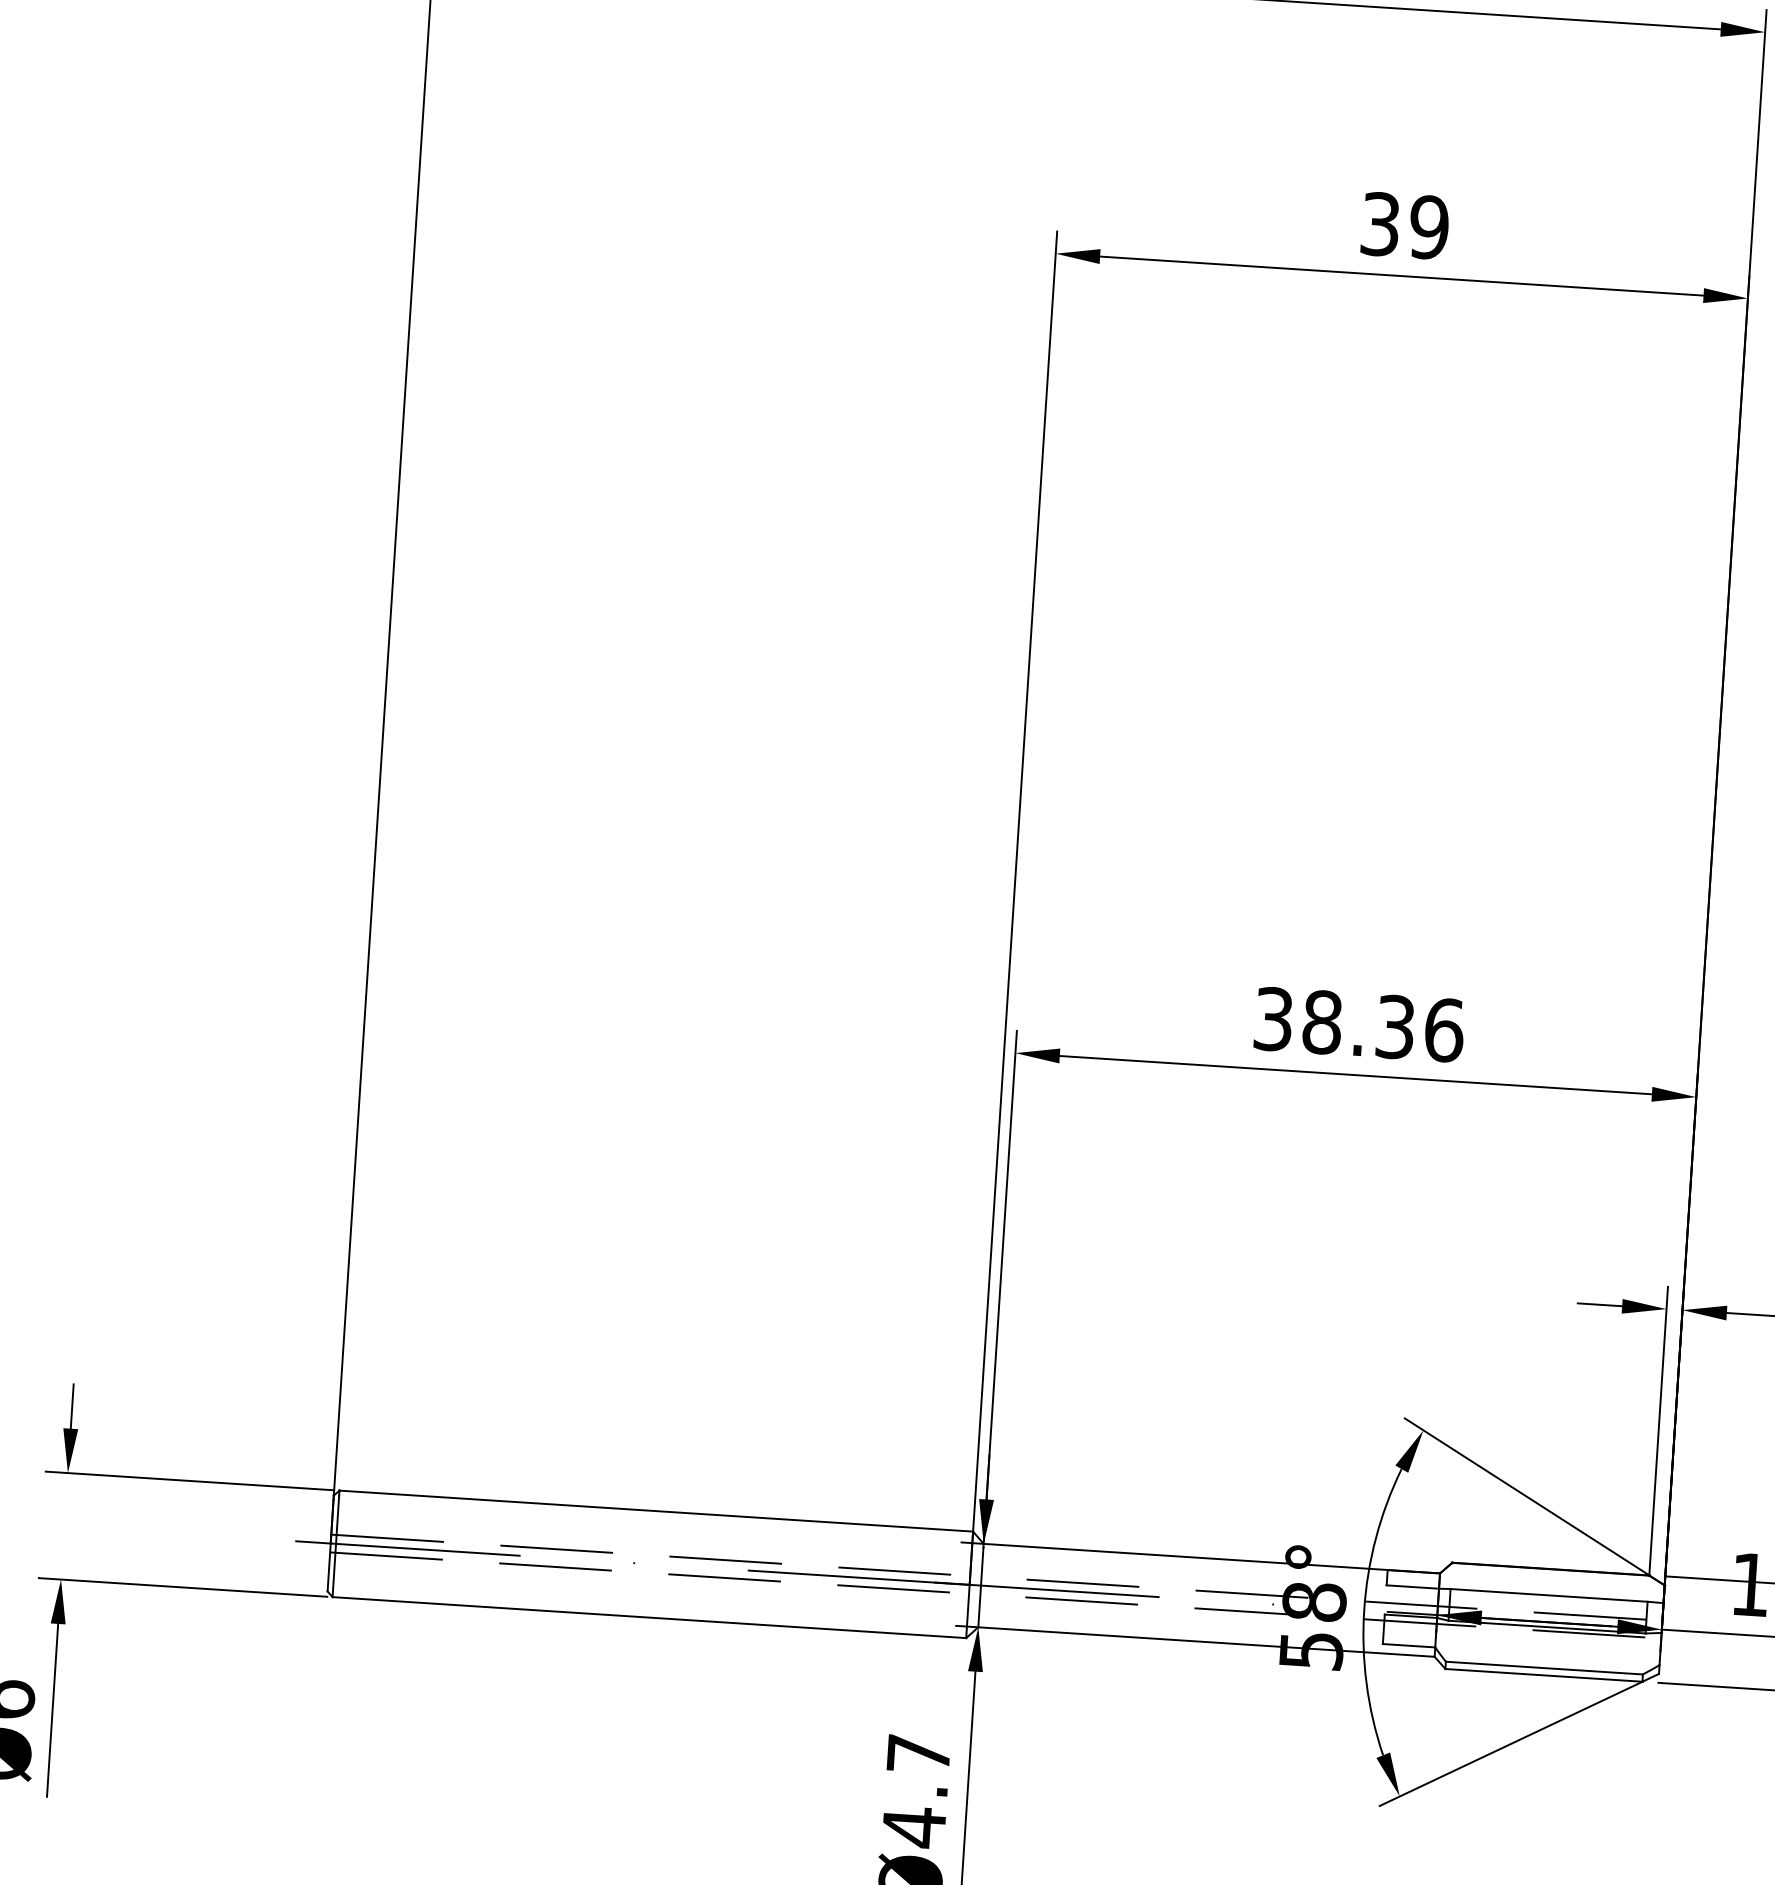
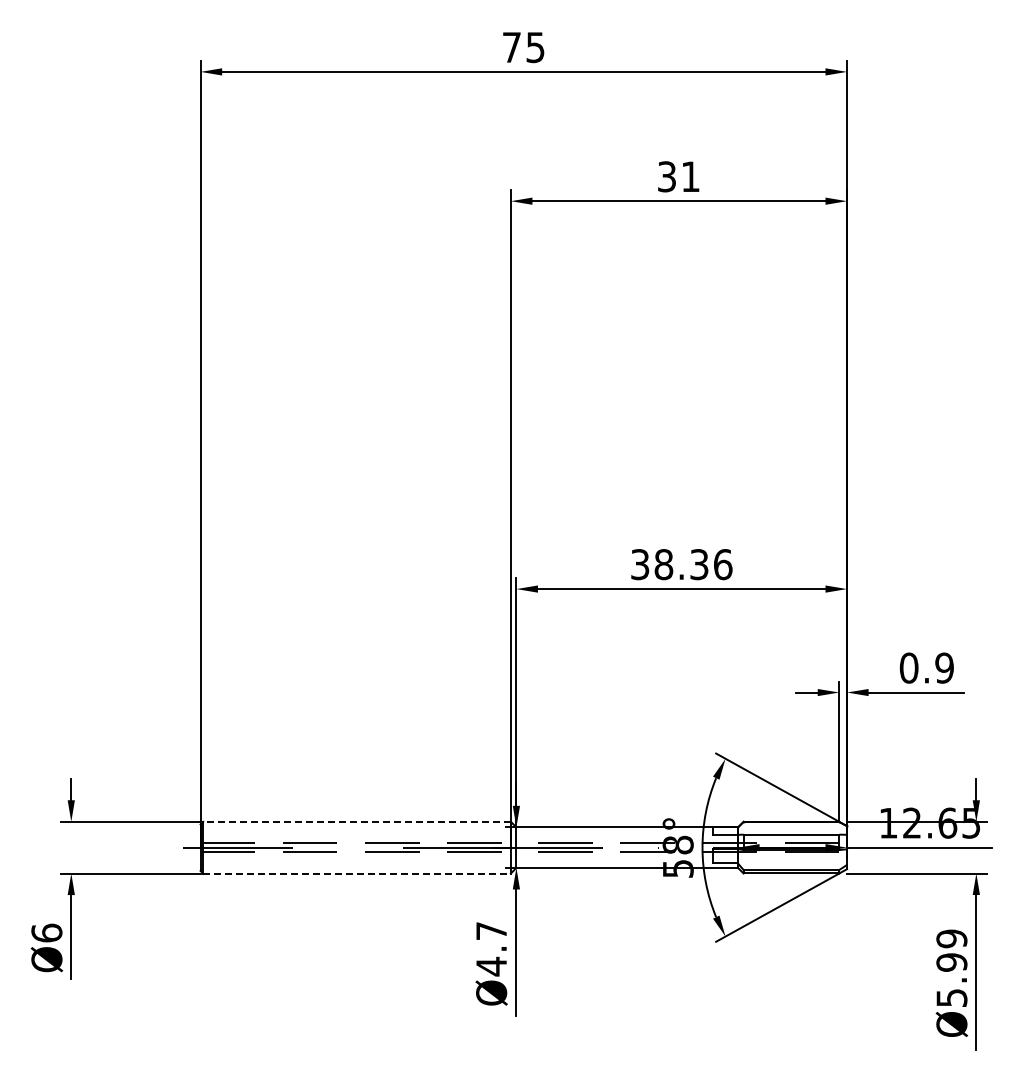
text: (1428, 226) -> (690, 176), 39 -> 31
line: (657, 1510) -> (357, 821), solid -> dashed
line: (650, 1617) -> (357, 873), solid -> dashed

